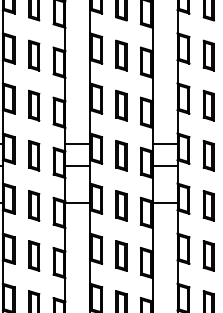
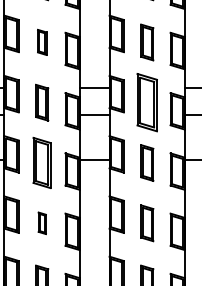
part: (34, 105) -> (42, 42), size x0.7
part: (121, 155) -> (147, 102), size x1.6
part: (34, 205) -> (42, 162), size x1.4
part: (34, 255) -> (42, 222), size x0.6

